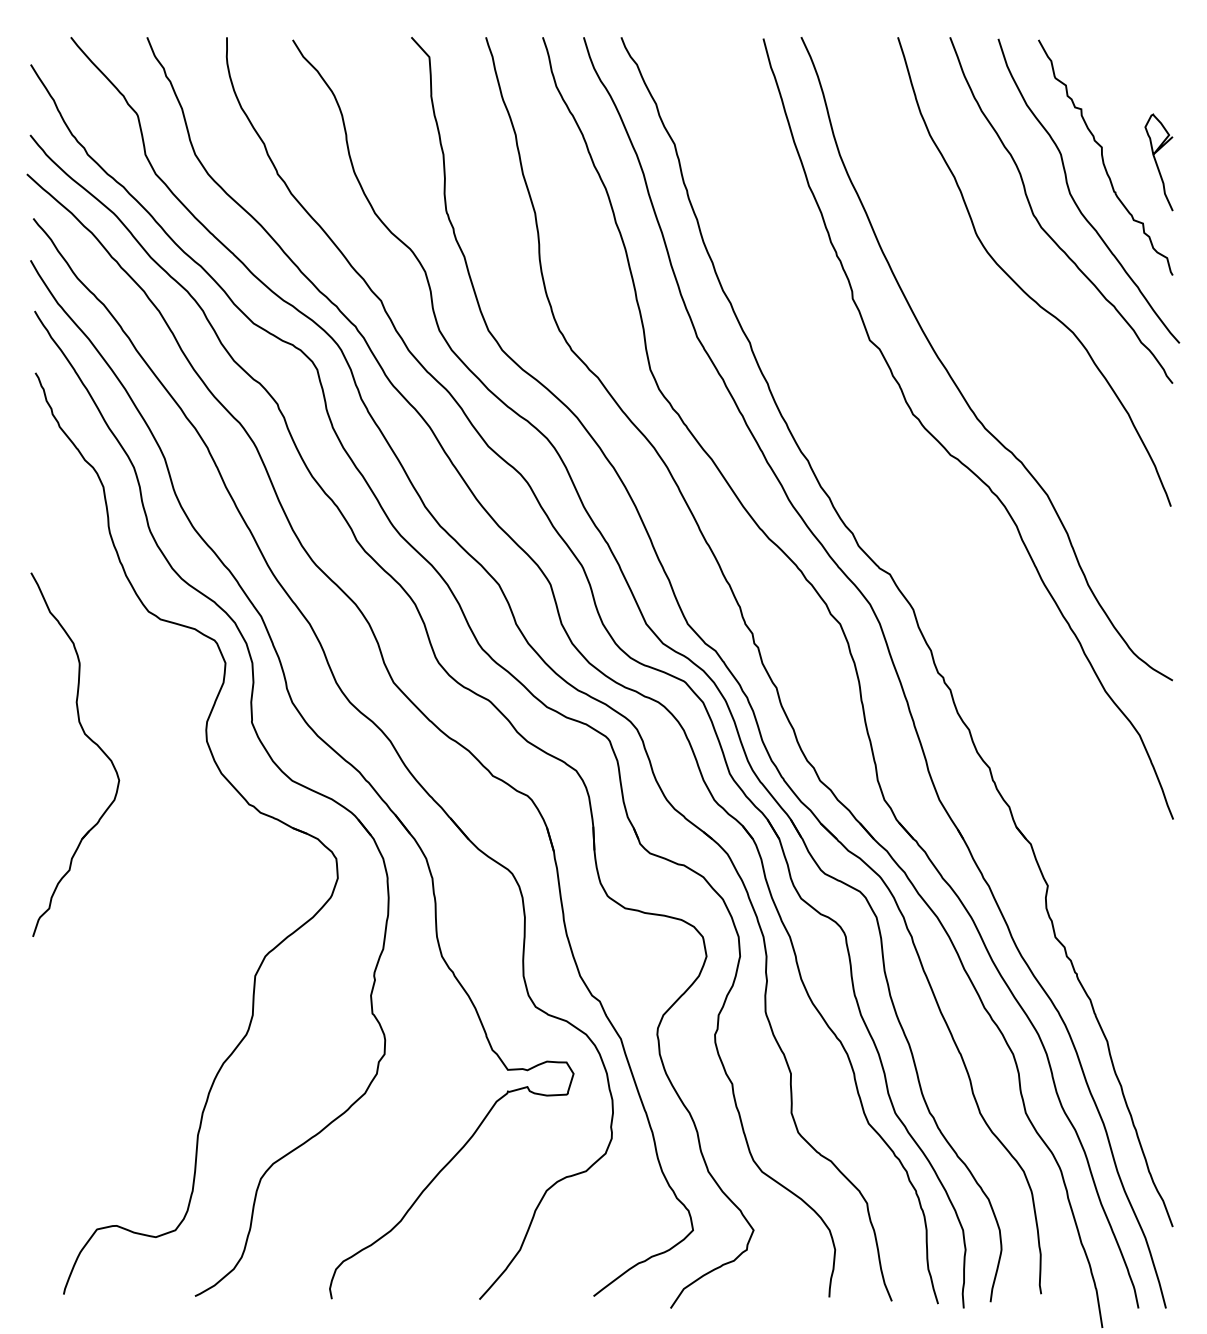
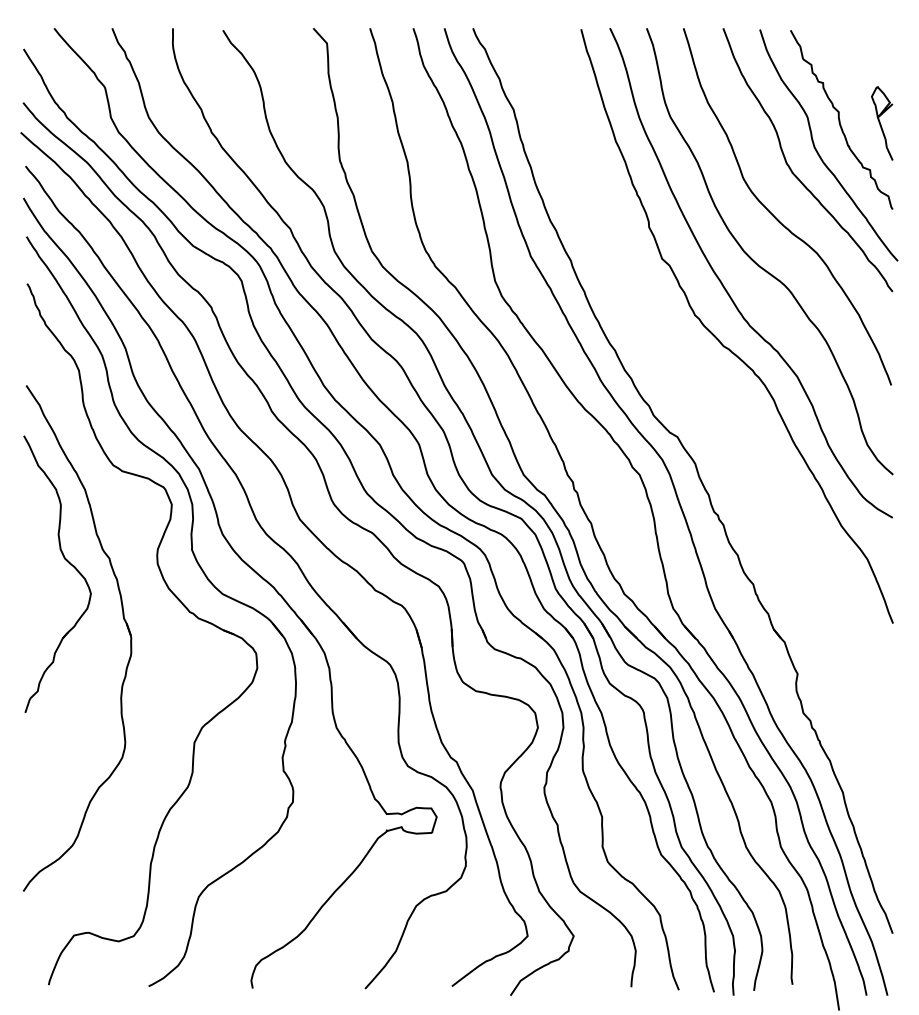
curve: (995, 346) -> (757, 263), added
part: (161, 812) -> (123, 618), added

